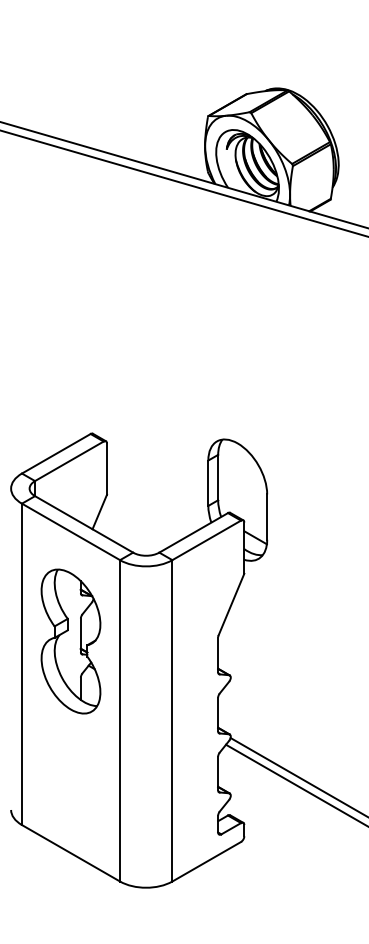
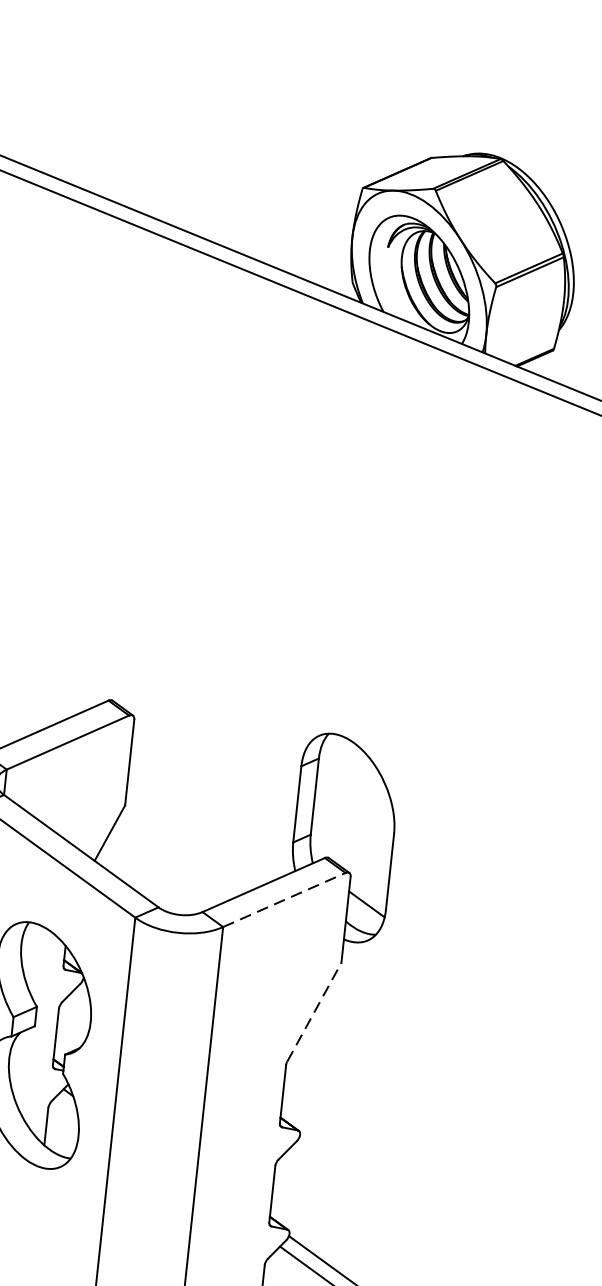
line: (206, 540) -> (283, 900), solid -> dashed
line: (231, 604) -> (314, 1012), solid -> dashed

